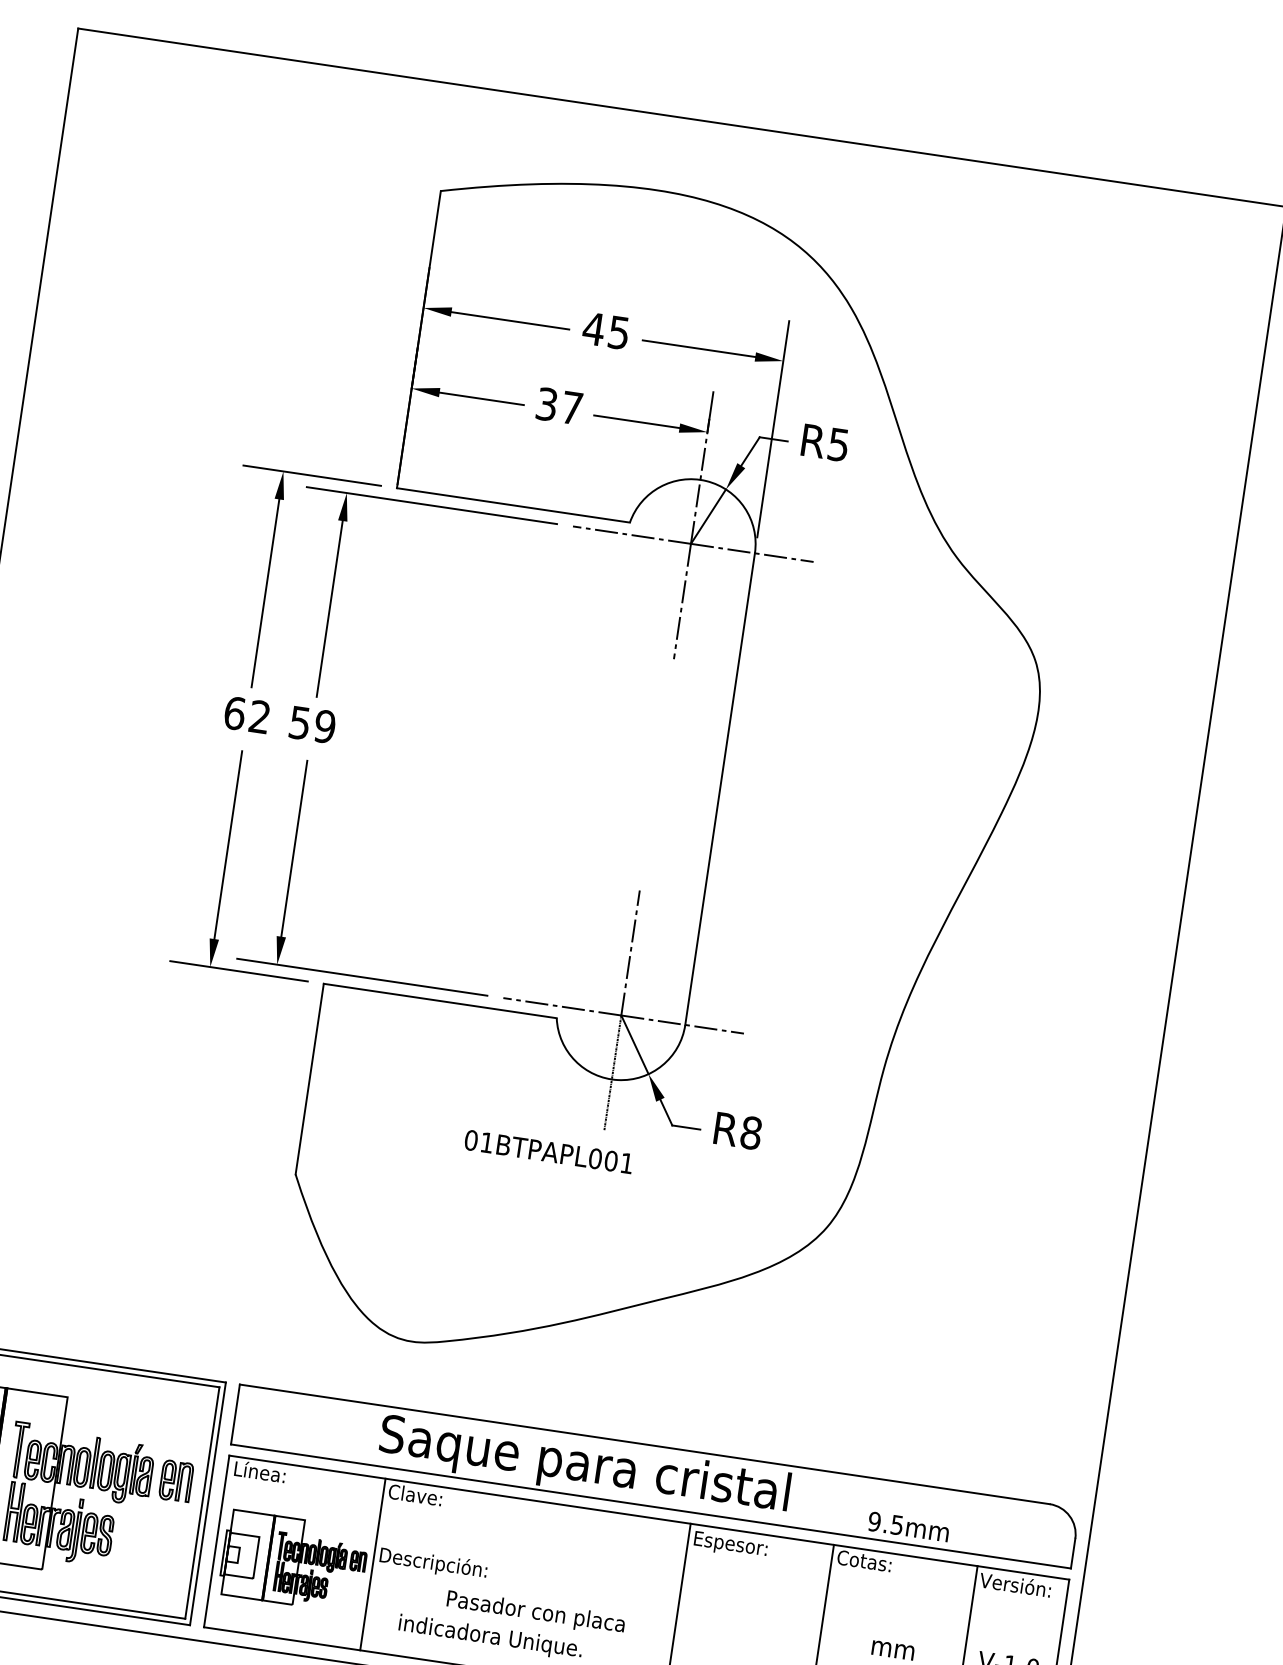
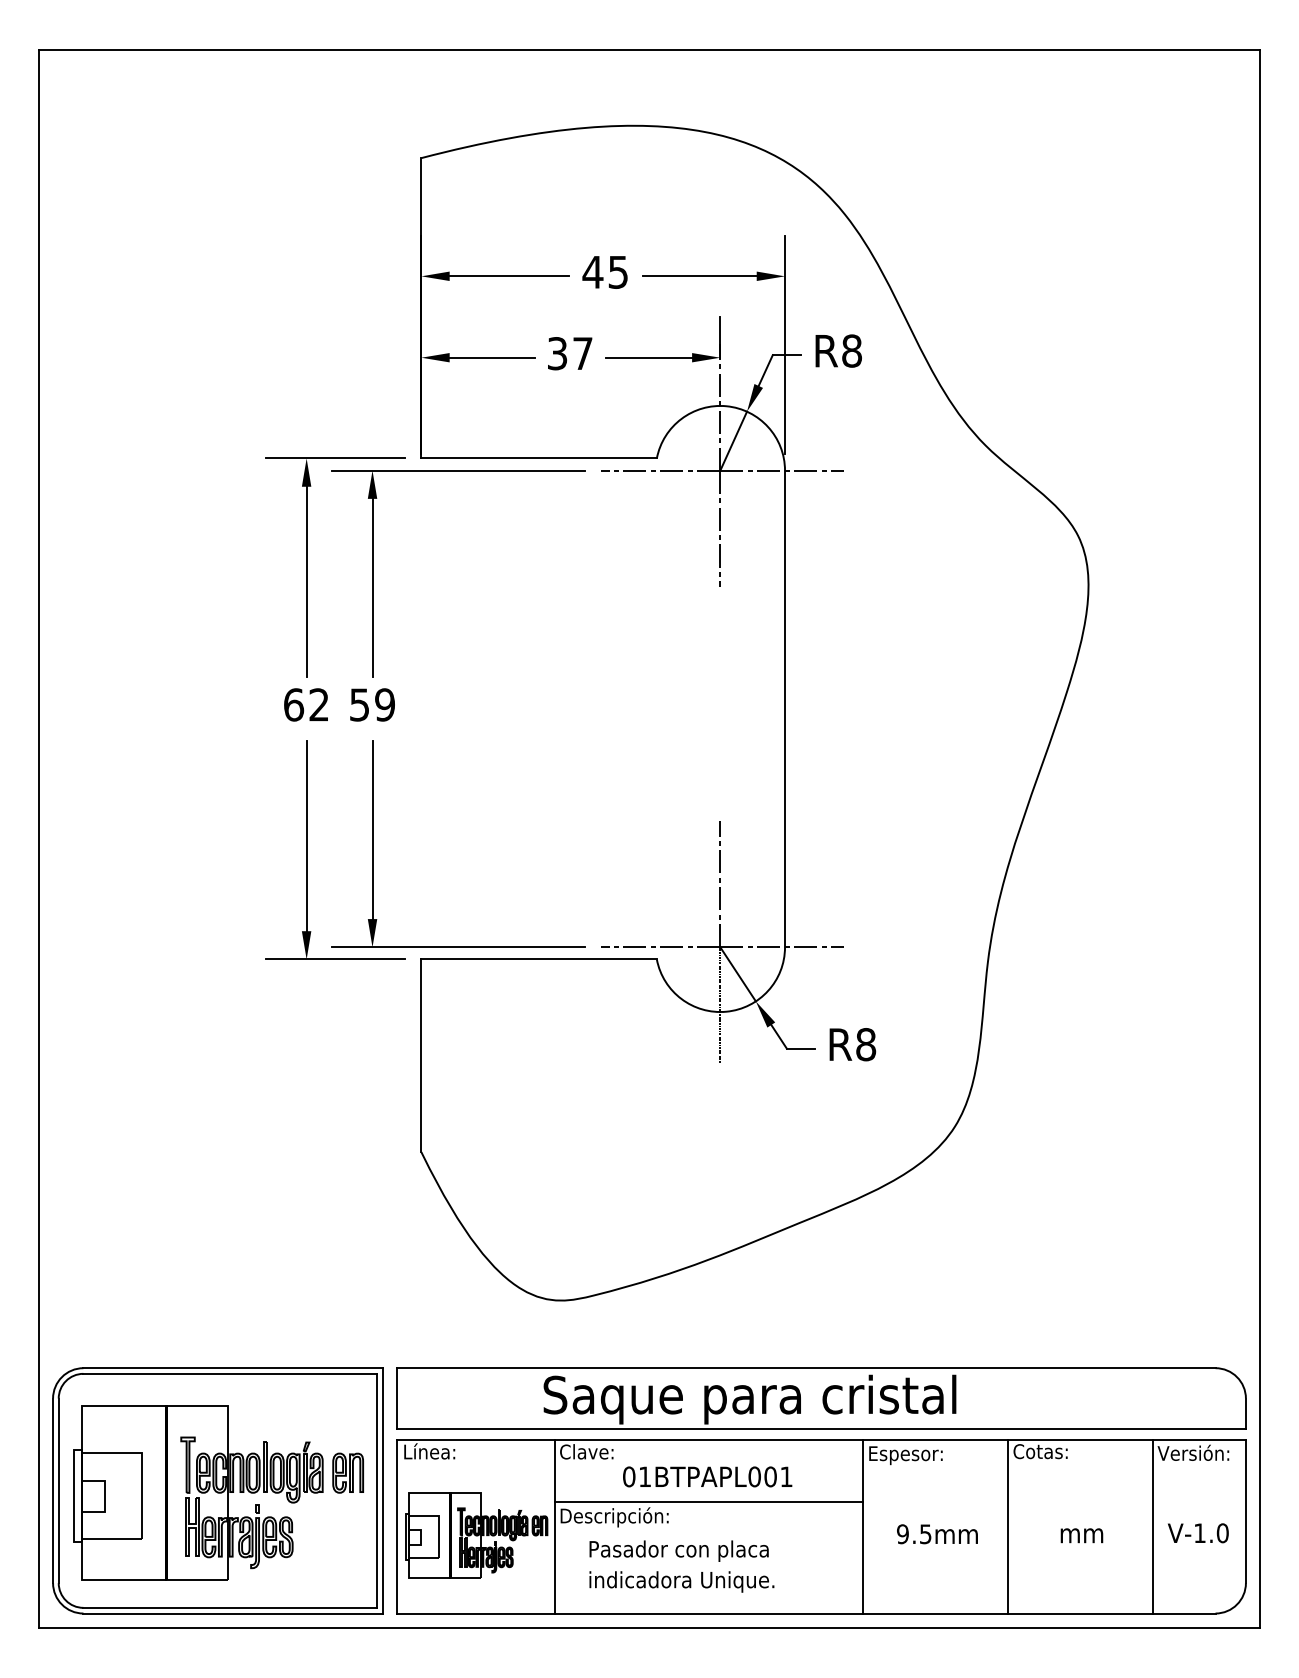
text: (838, 444) -> (851, 350), R5 -> R8
text: (548, 1151) -> (707, 1476), moved
text: (908, 1527) -> (937, 1534), moved
line: (528, 1562) -> (708, 1502), added
text: (535, 1612) -> (678, 1550), moved

